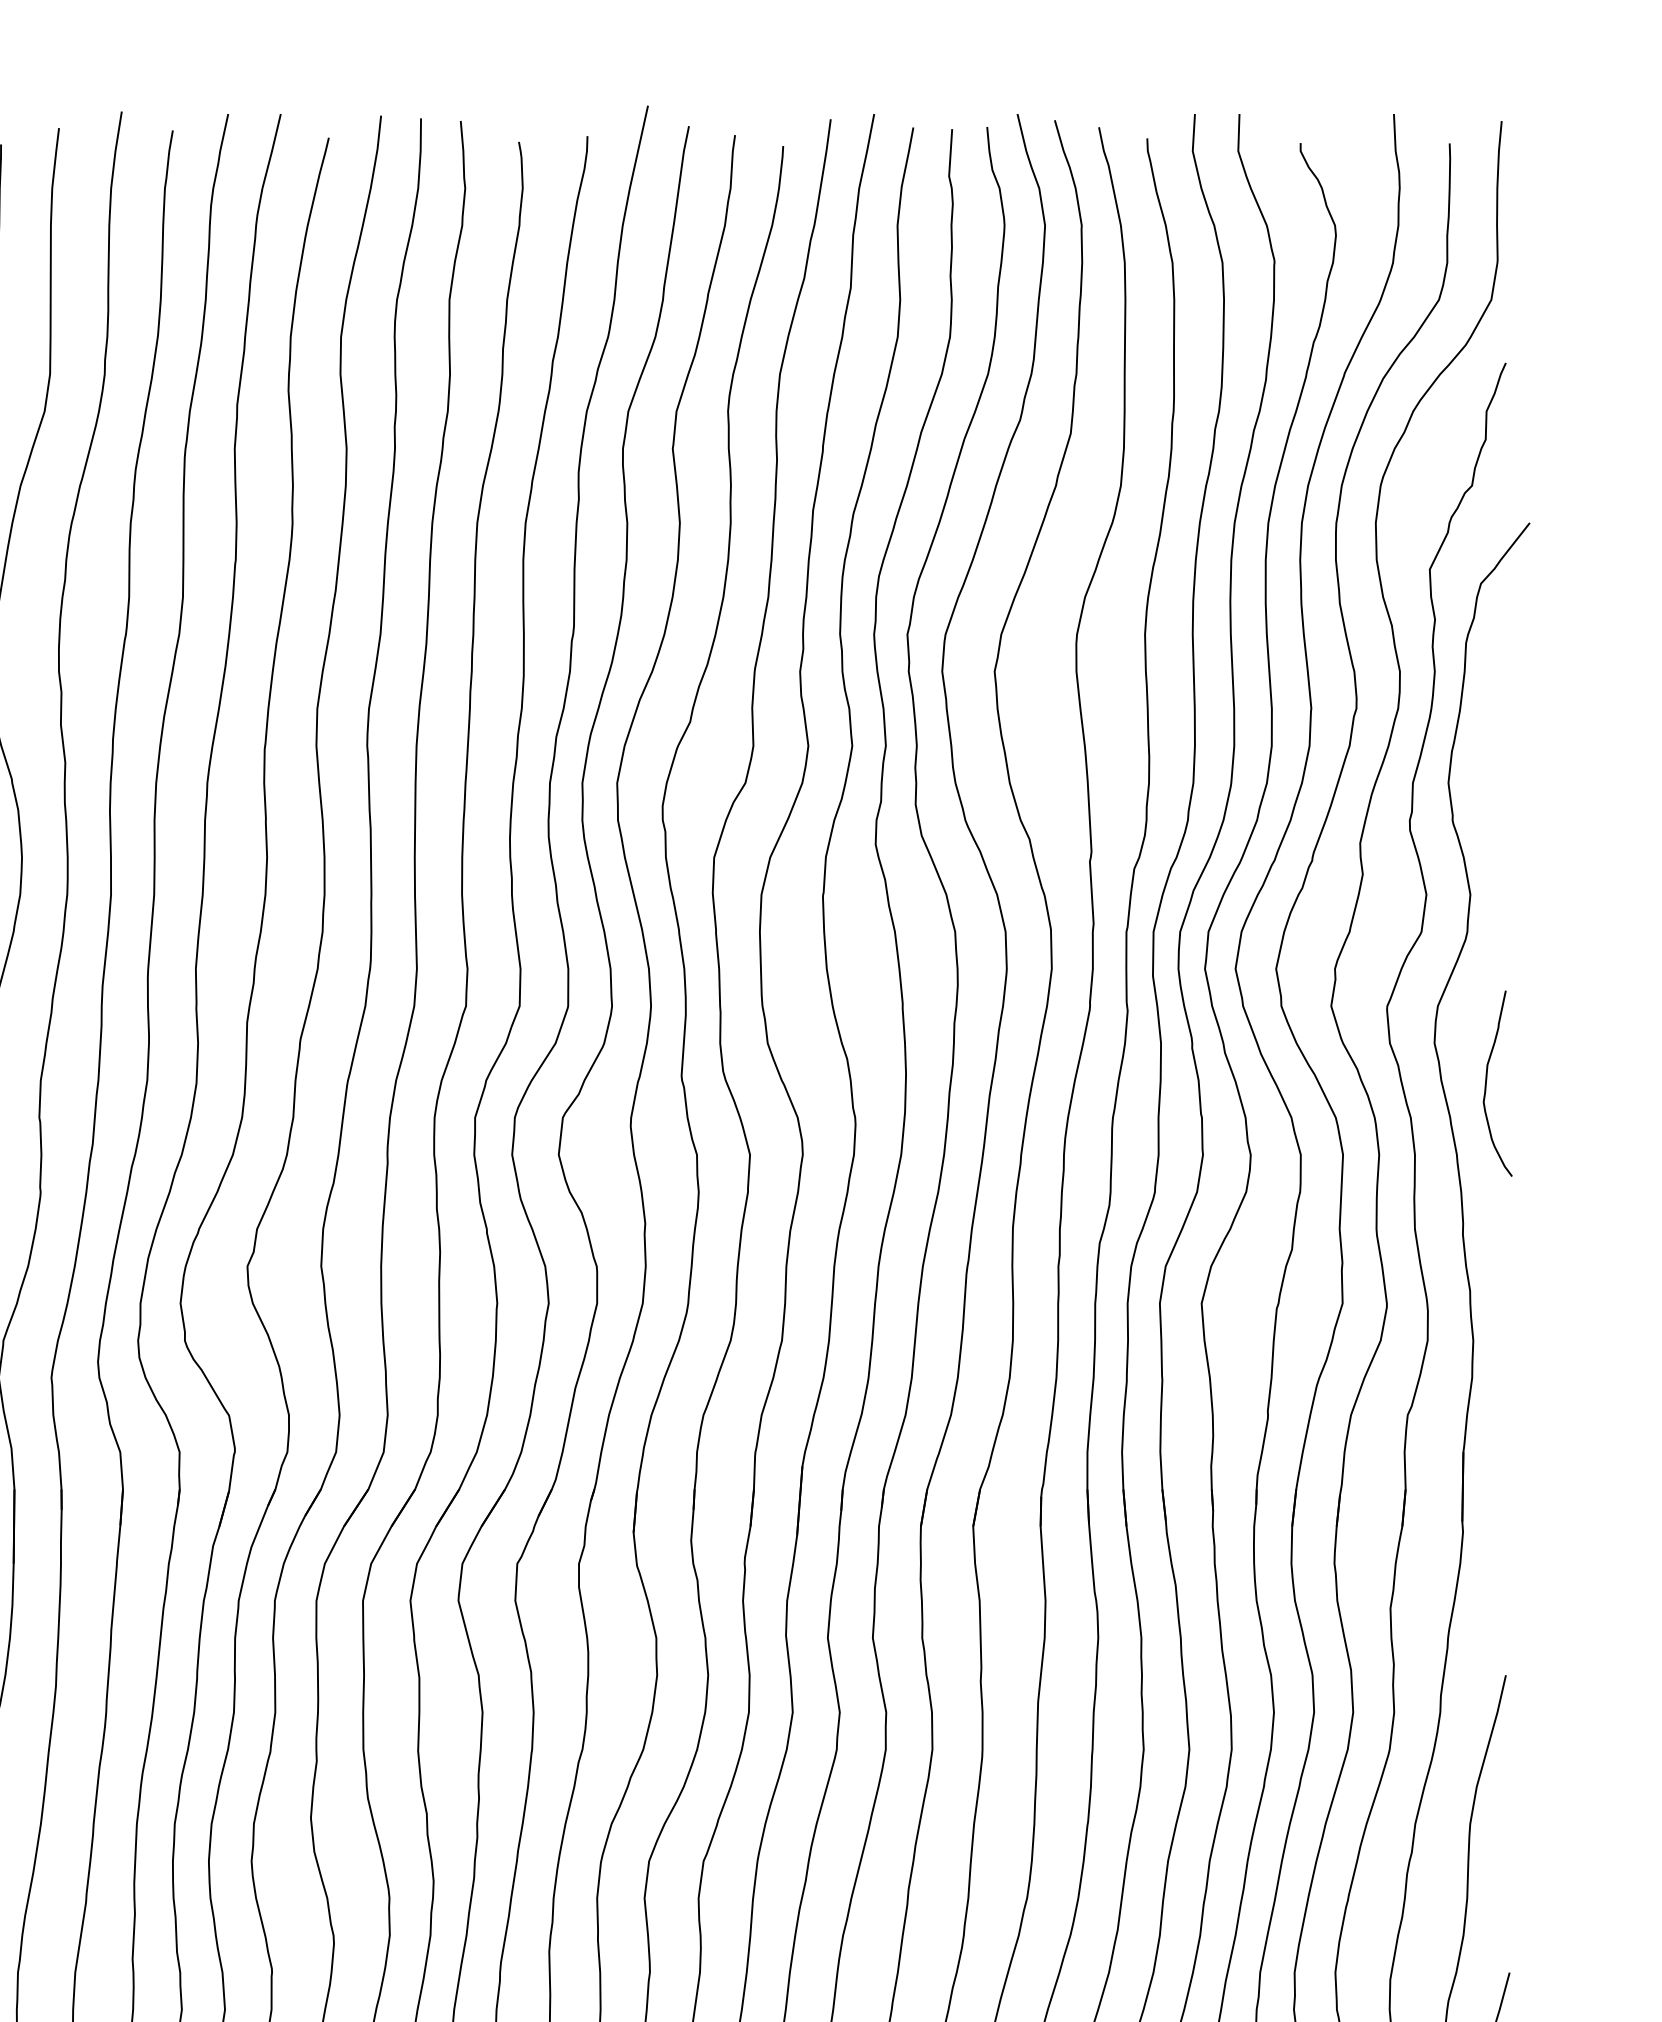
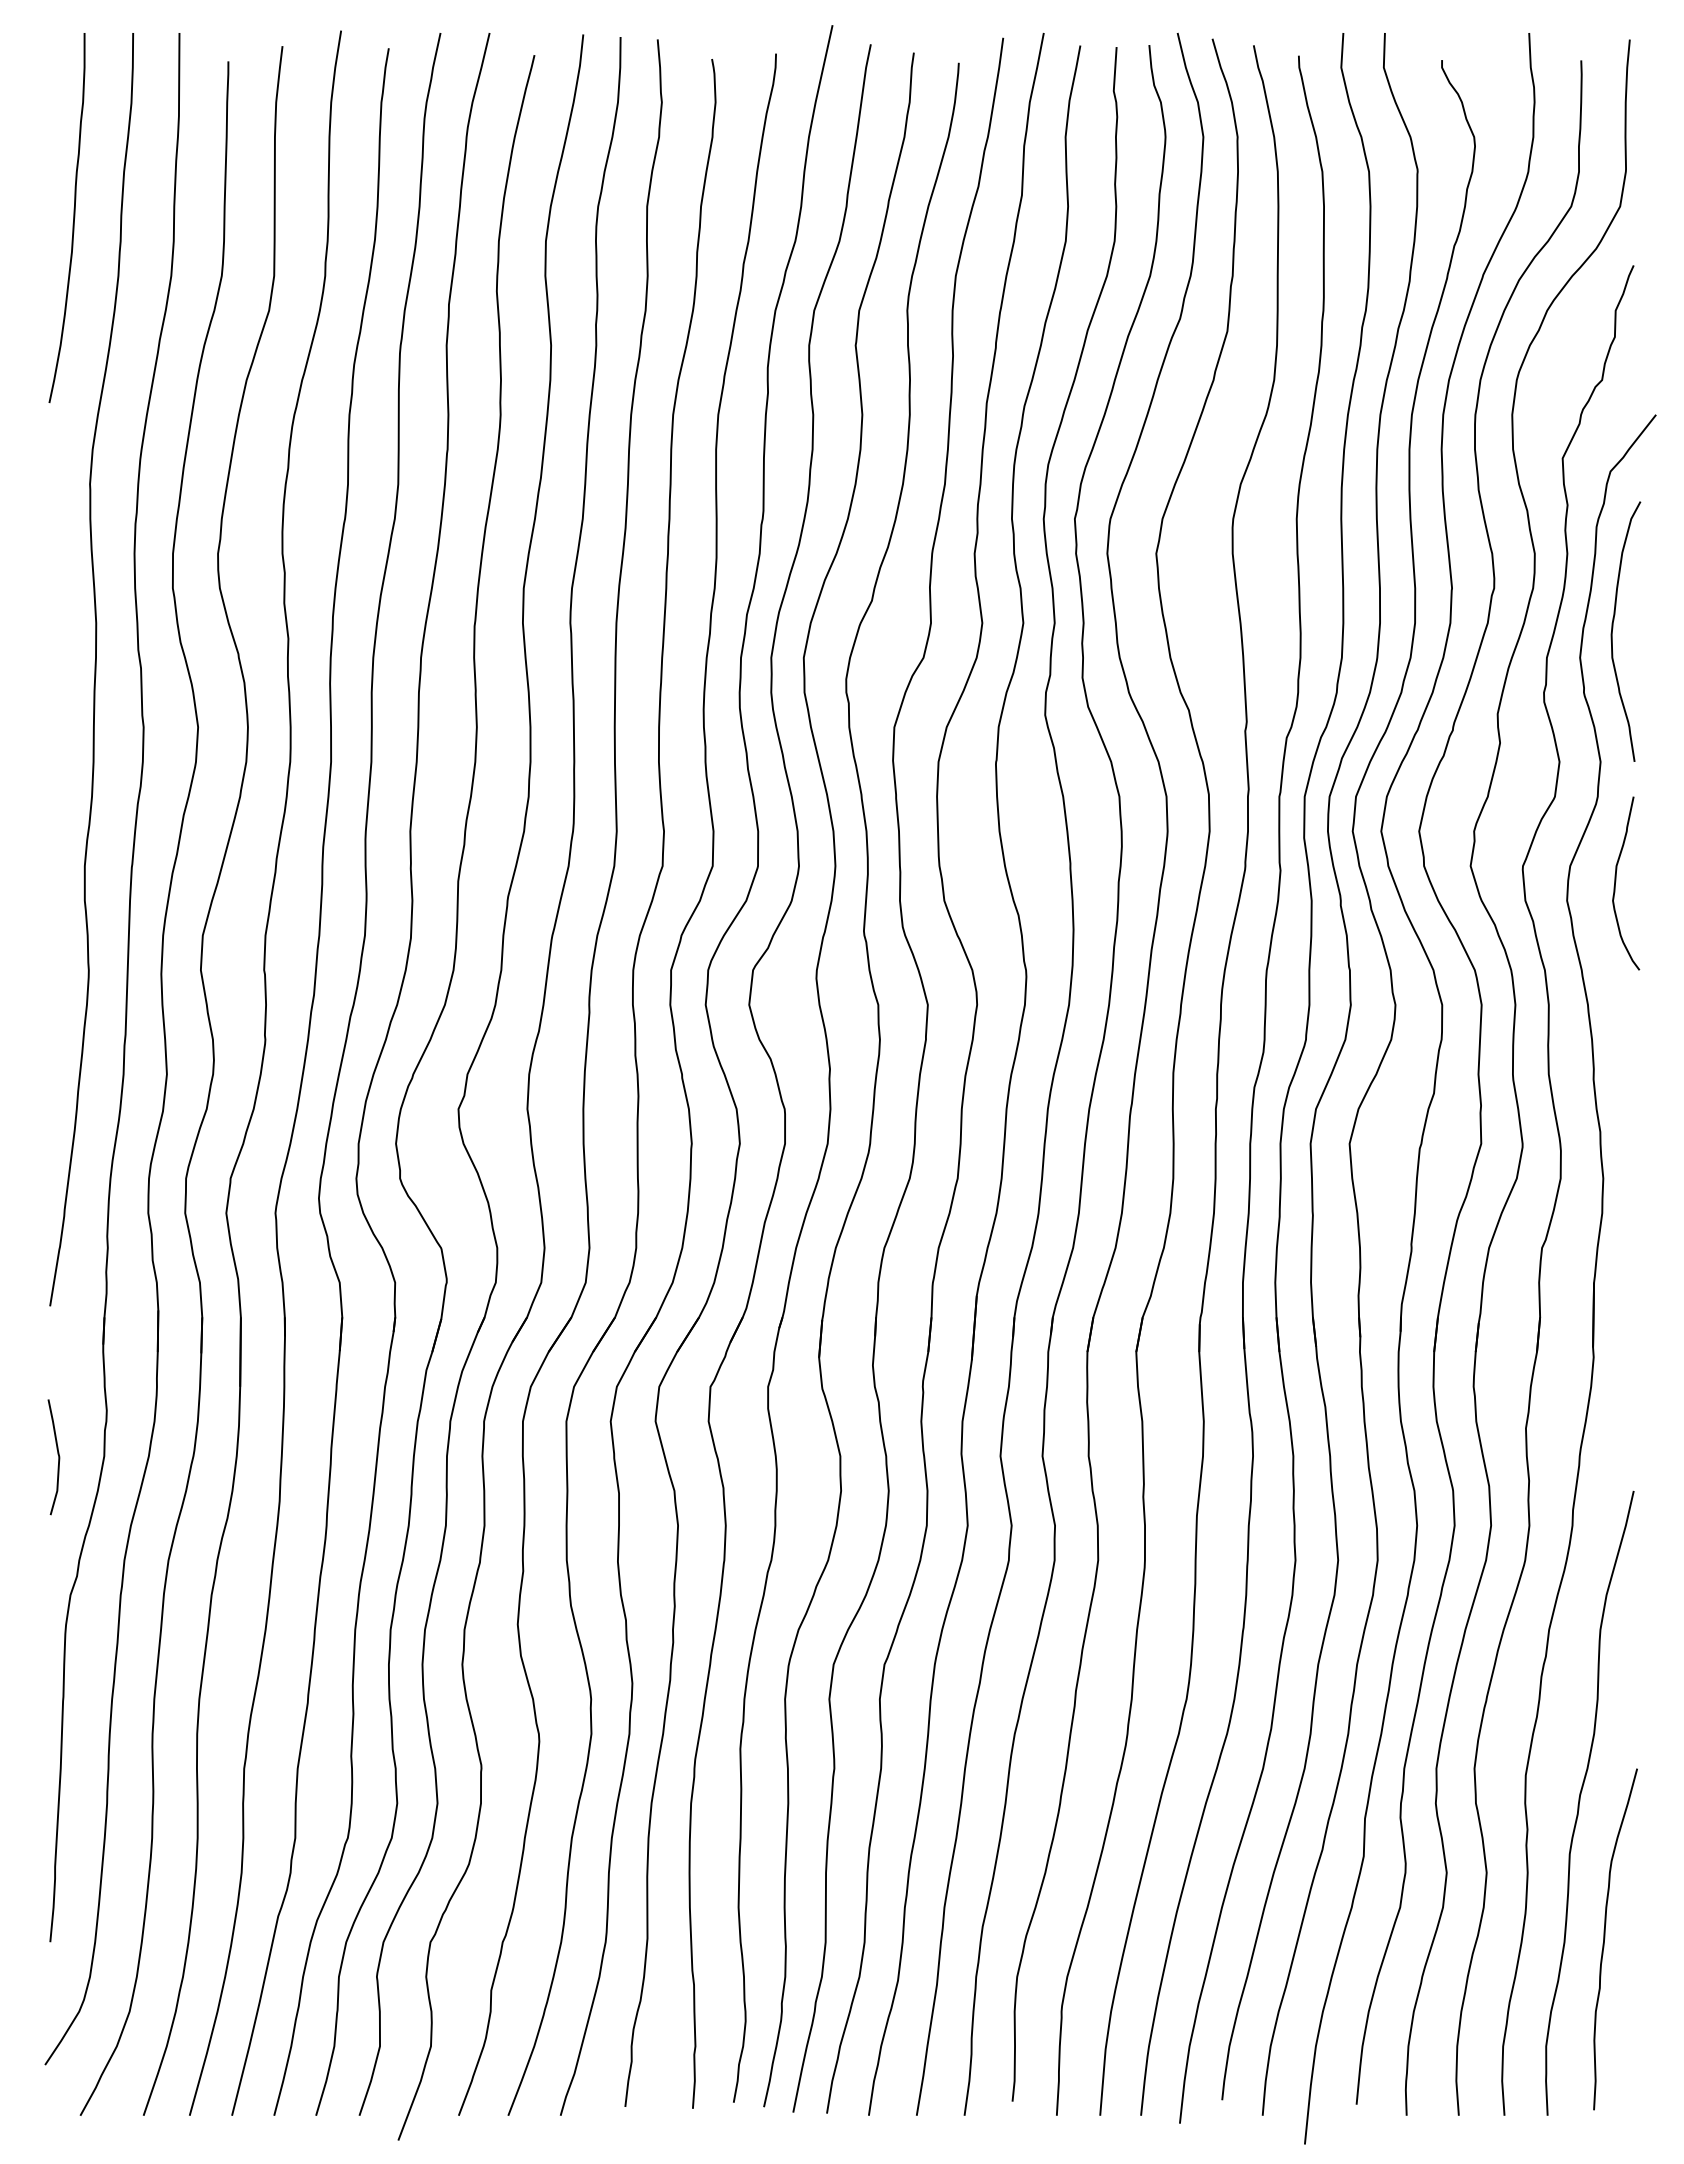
curve: (1484, 751) -> (1613, 628), added
curve: (1487, 1081) -> (1616, 881), moved

